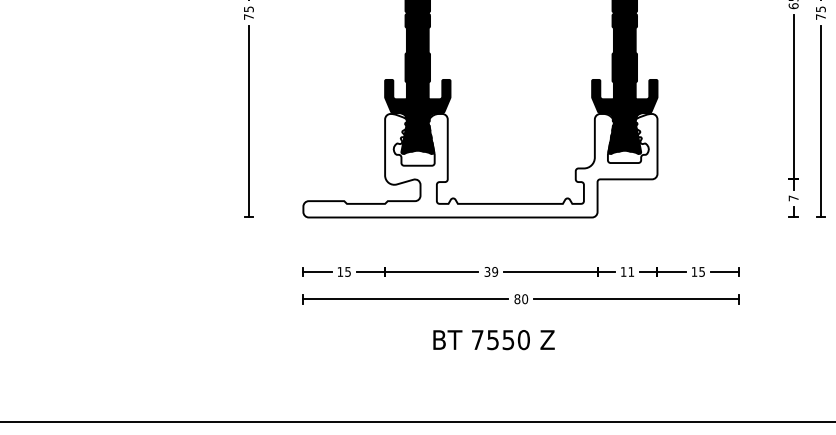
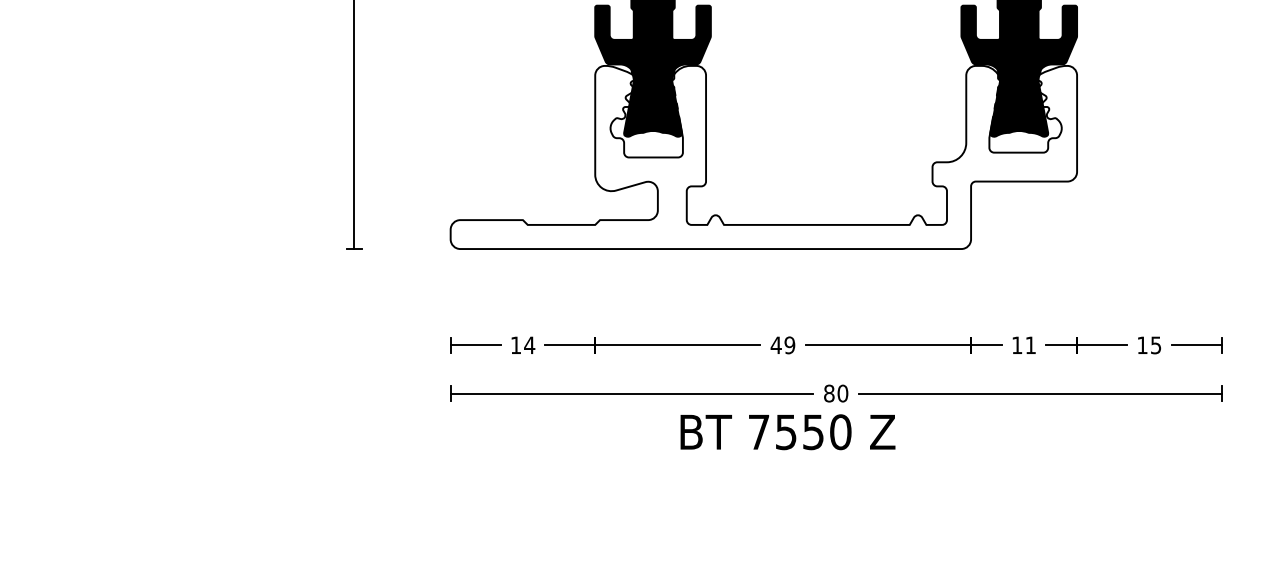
text: (347, 271) -> (528, 344), 15 -> 14
text: (487, 271) -> (776, 344), 39 -> 49
text: (493, 340) -> (786, 433), moved

